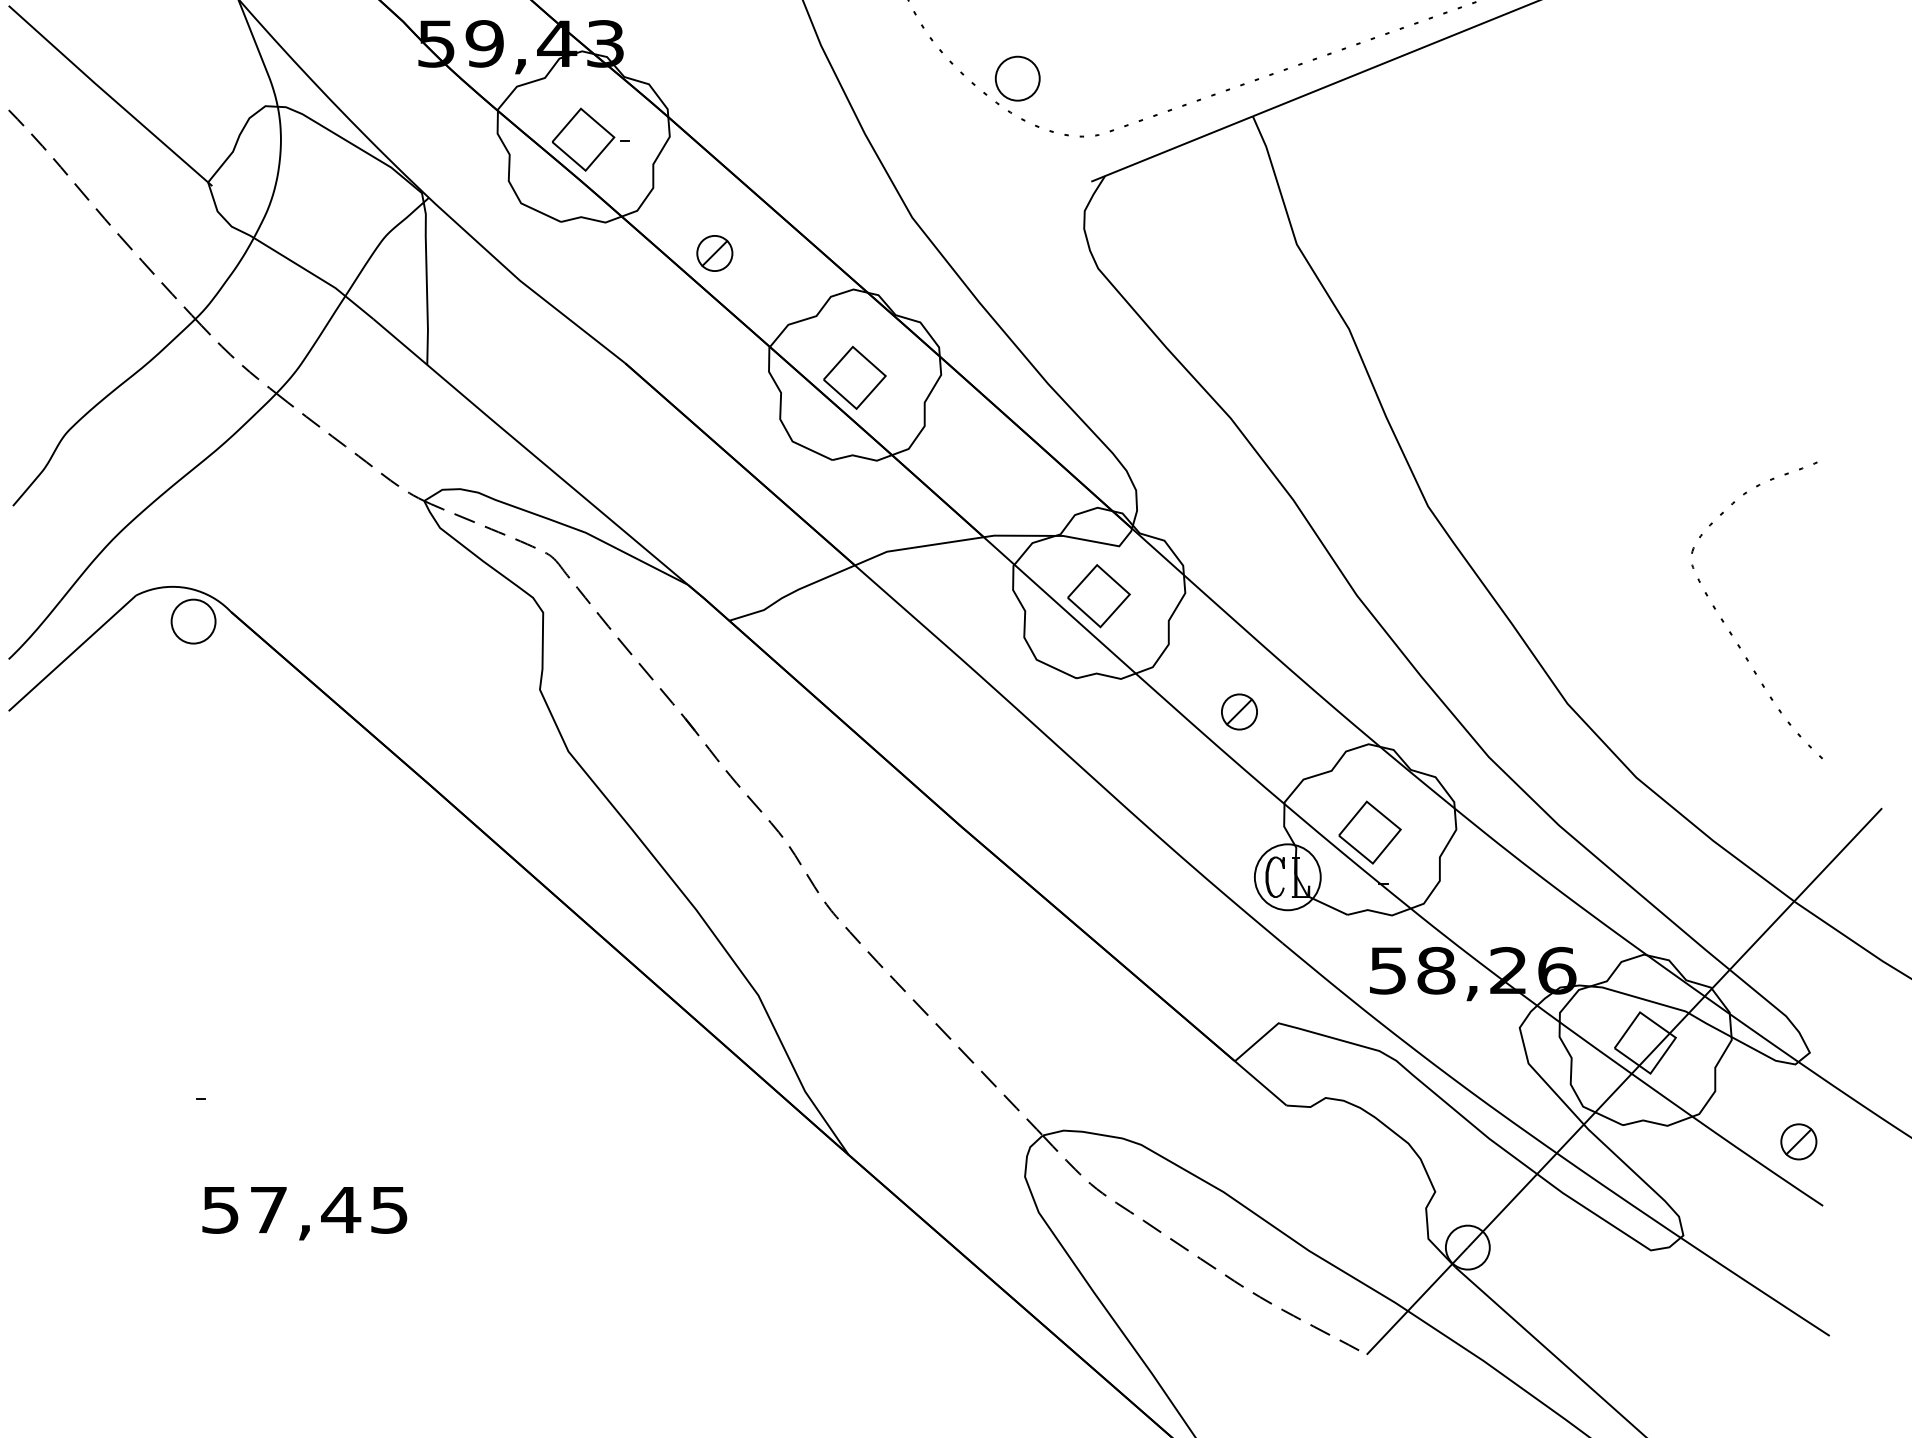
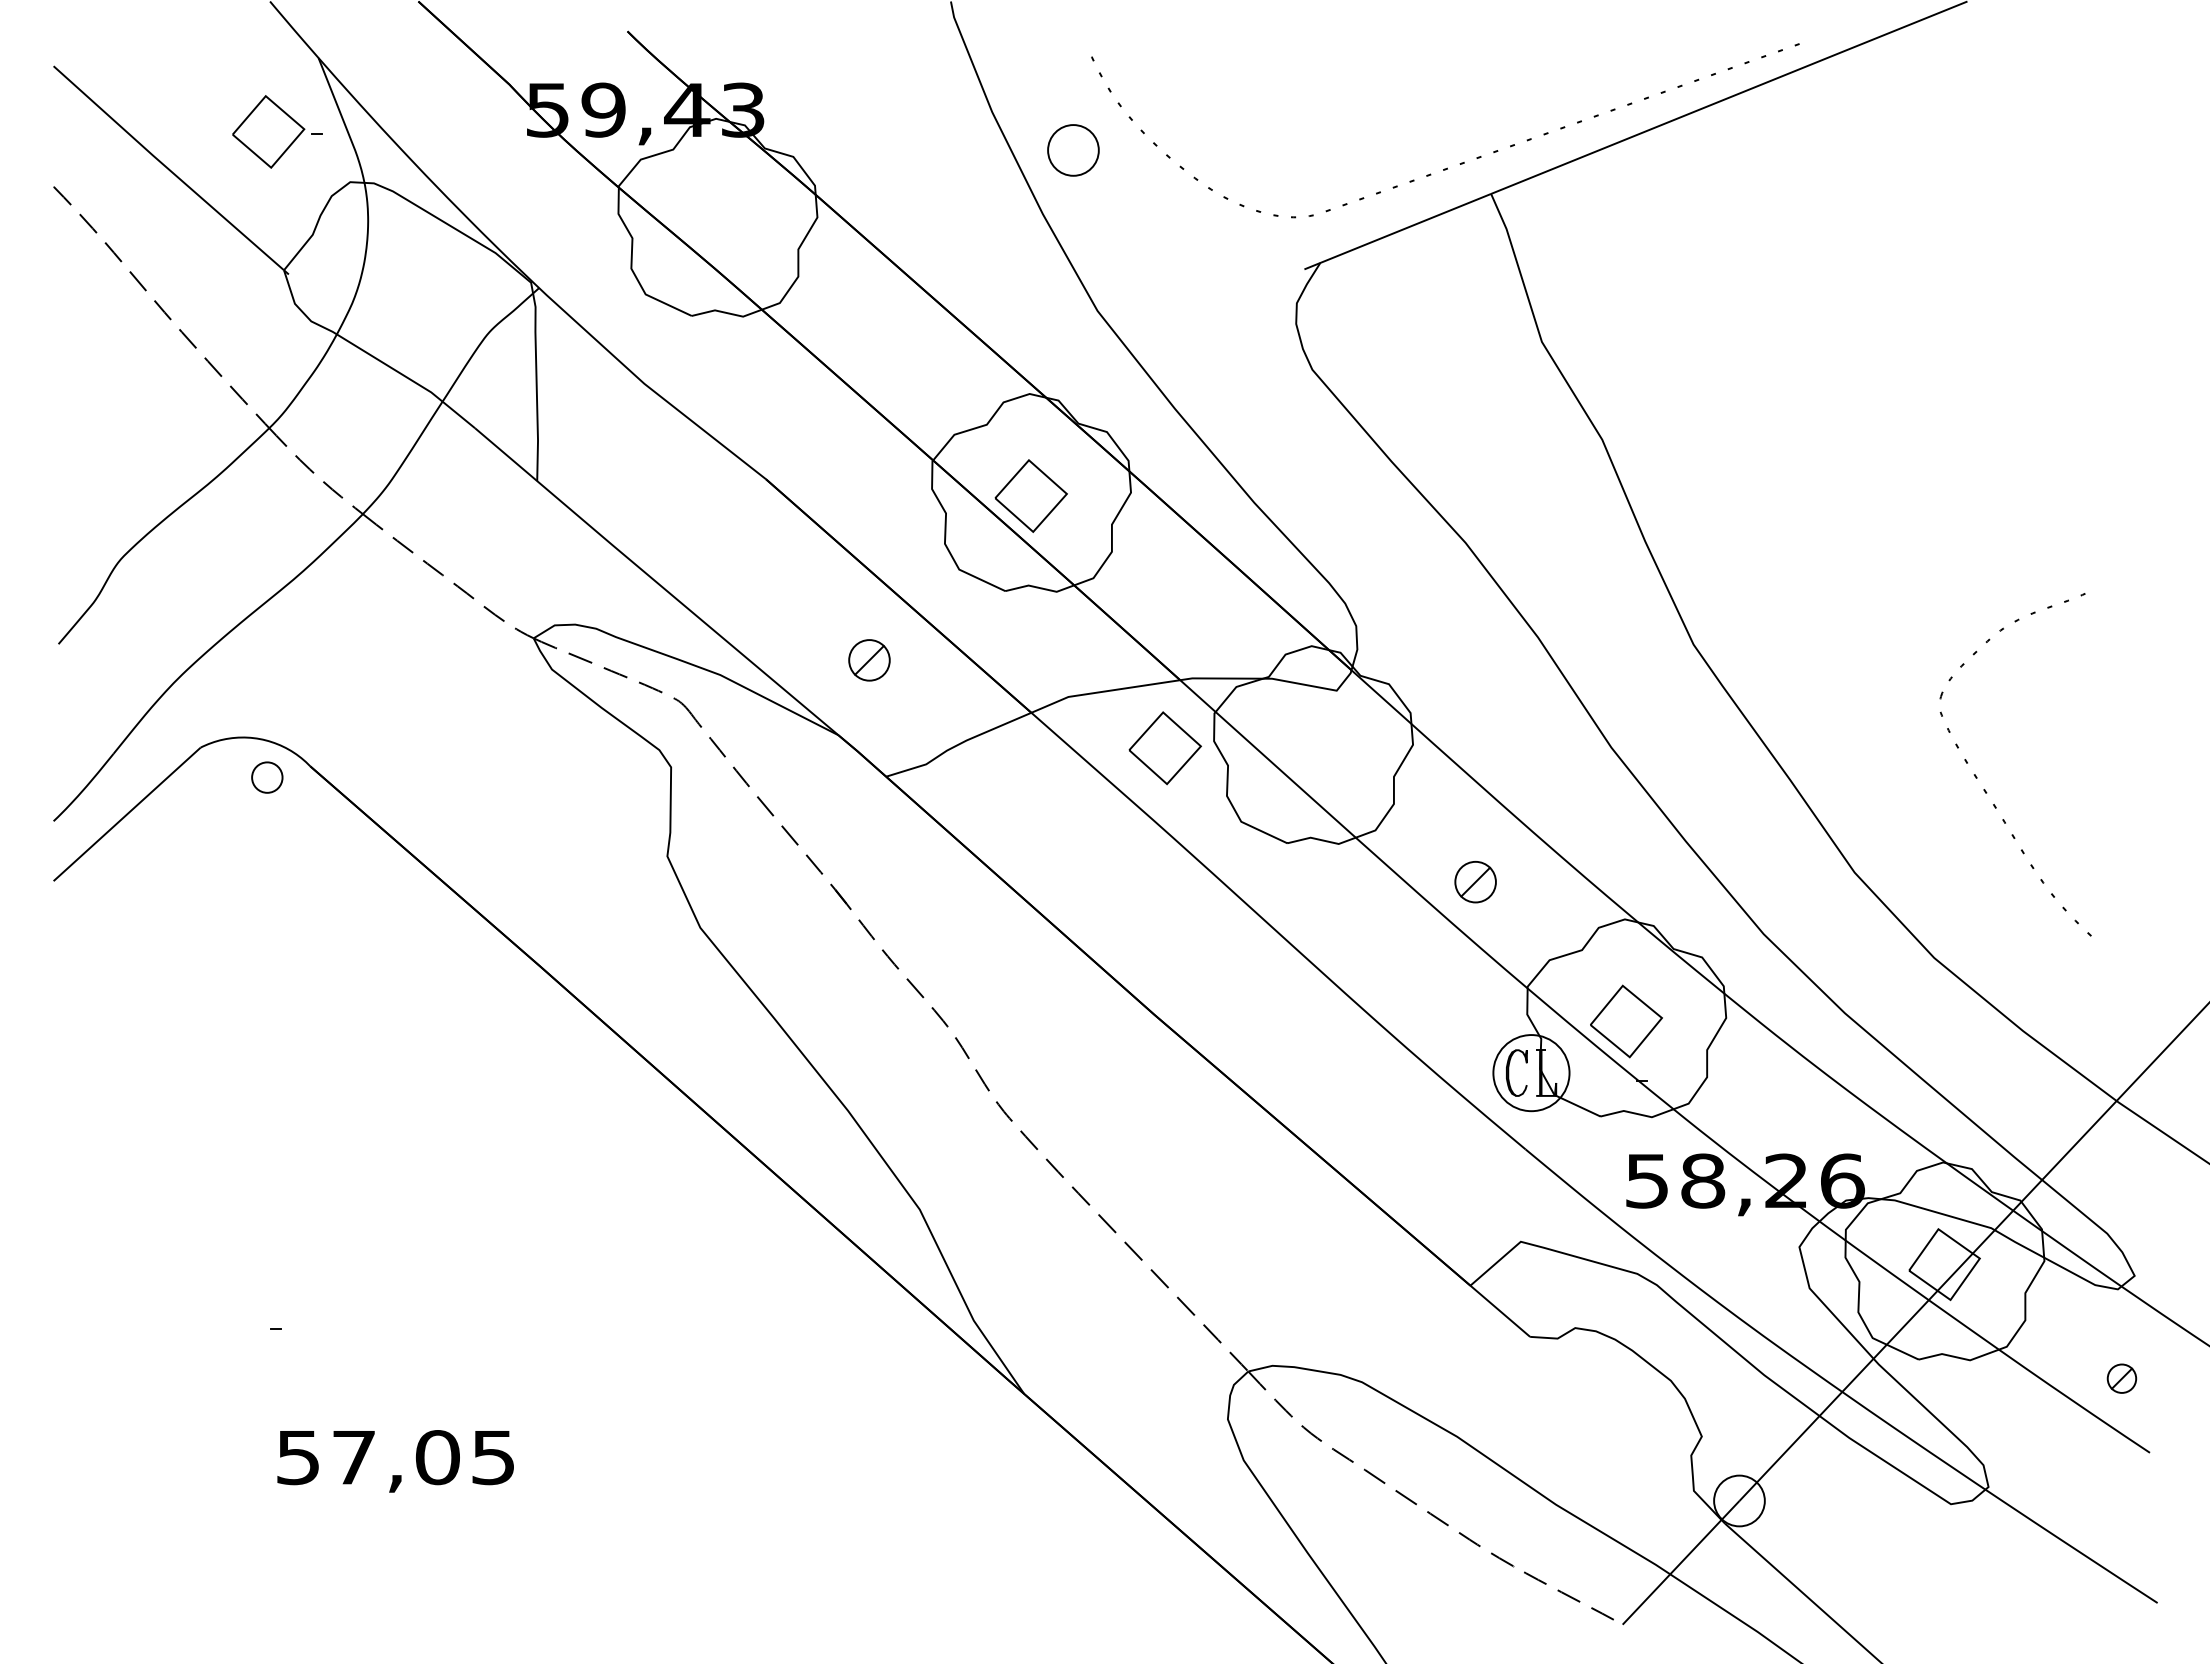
part: (1017, 78) -> (1073, 150), moved
part: (591, 139) -> (277, 131), moved
part: (714, 253) -> (869, 660), moved
part: (1098, 596) -> (1164, 748), moved
part: (193, 621) -> (267, 777), size x0.6
part: (1730, 631) -> (1985, 789), moved
part: (1798, 1141) -> (2121, 1378), size x0.7
text: (340, 1209) -> (437, 1457), 57,45 -> 57,05

